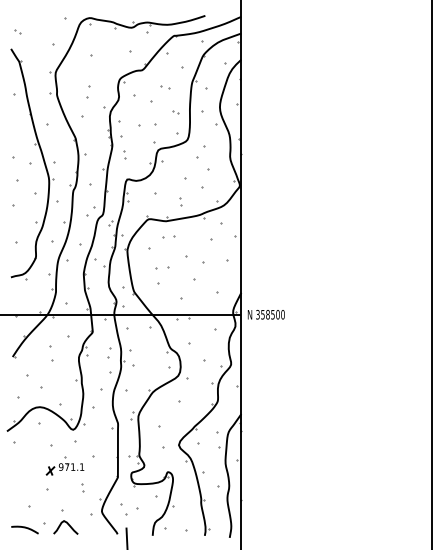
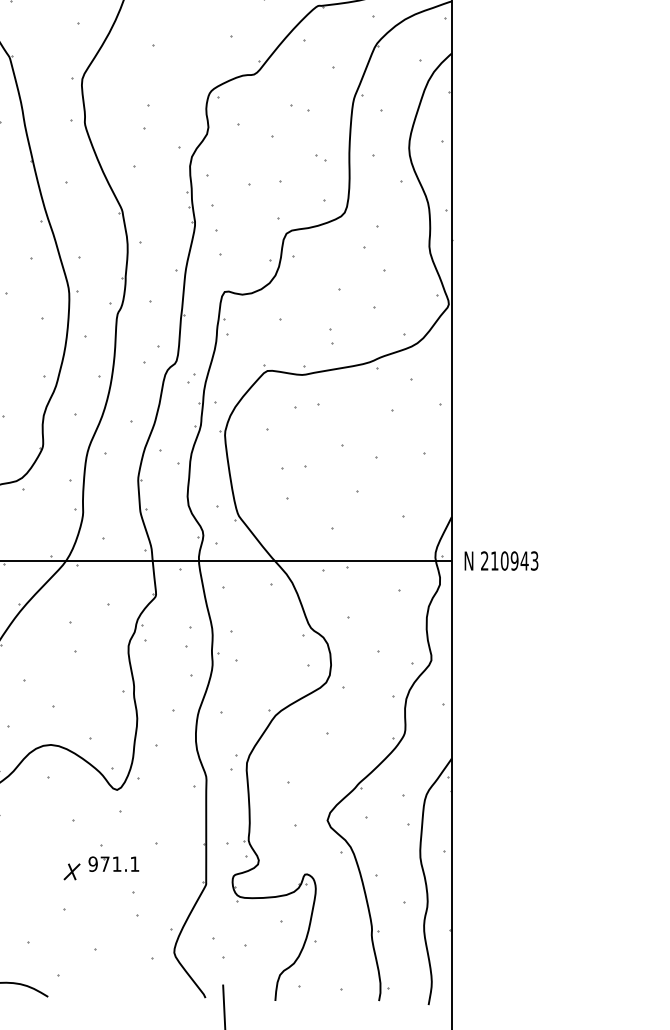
part: (124, 154) -> (219, 242), size x1.6
text: (270, 314) -> (509, 560), 358500 -> 210943
part: (82, 487) -> (135, 904), size x1.6
curve: (67, 524) -> (105, 978), removed

